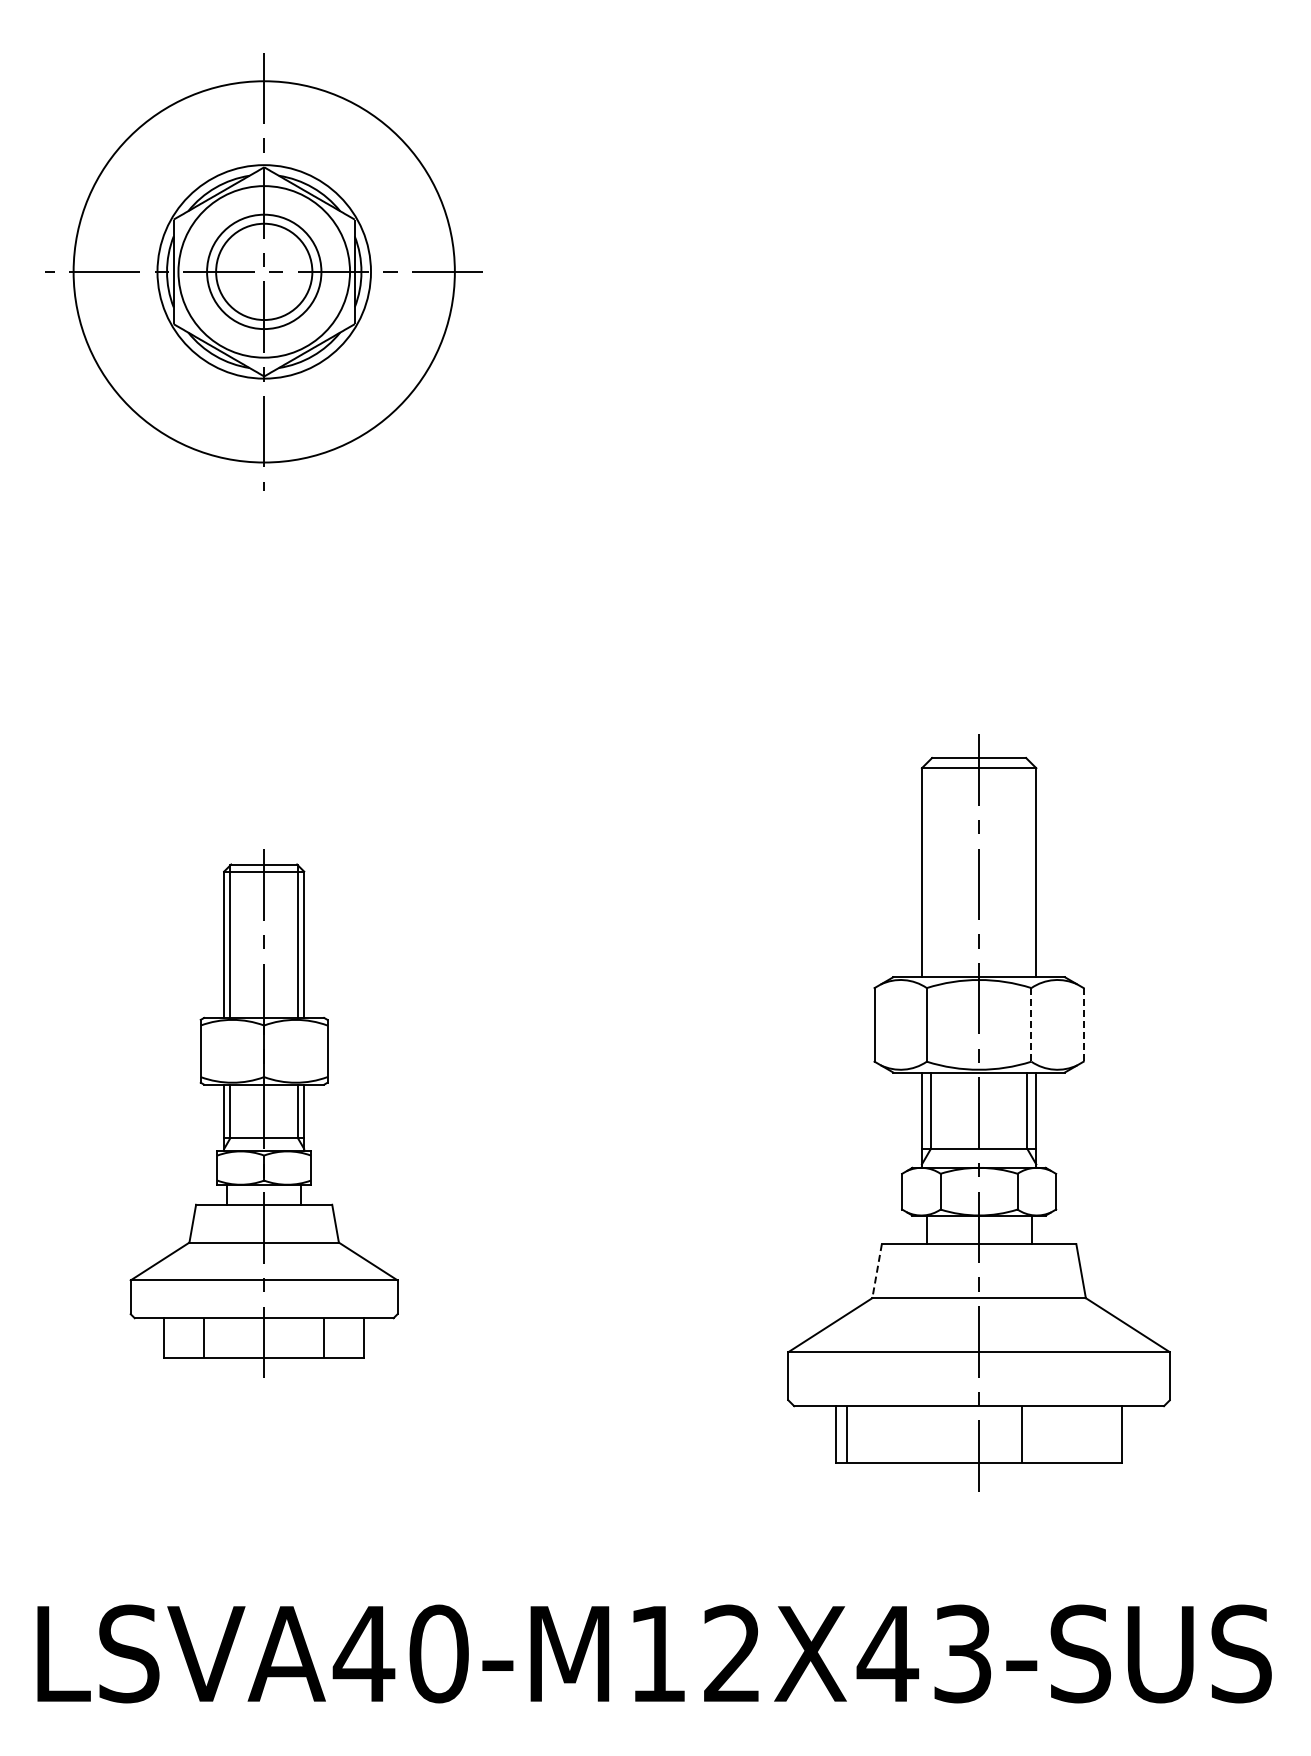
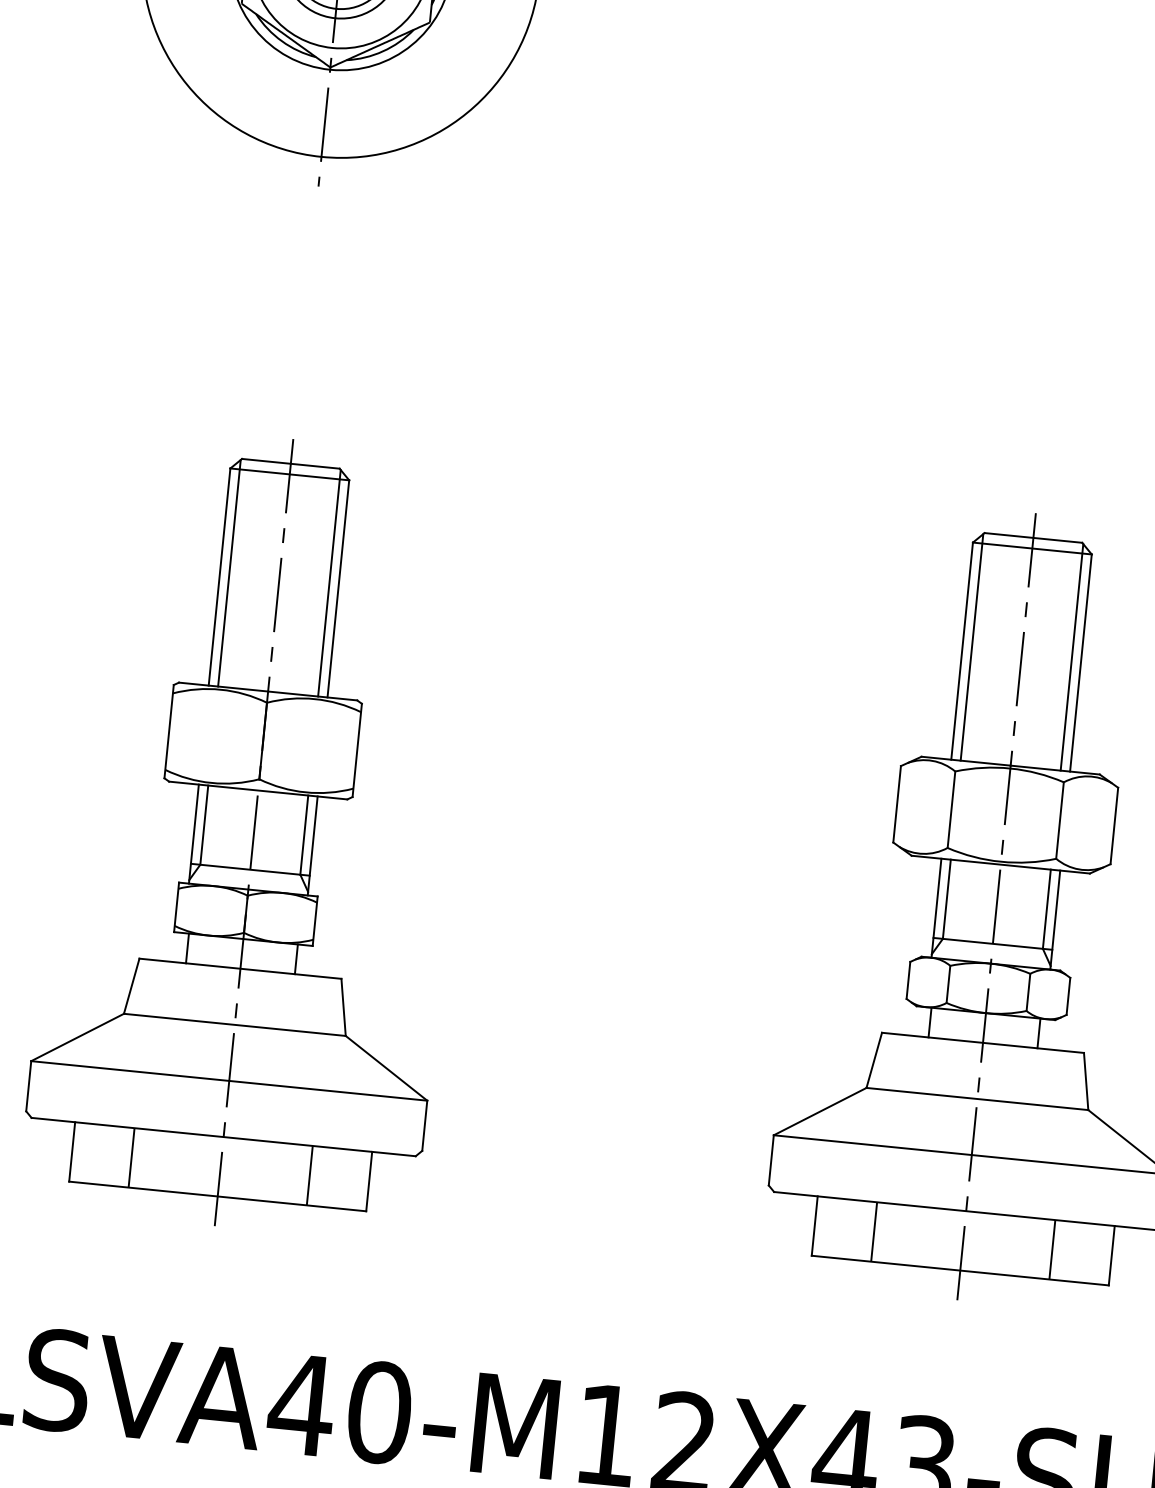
line: (930, 868) -> (971, 647), added
line: (1027, 868) -> (1072, 657), added
line: (1031, 1024) -> (1060, 820), dashed -> solid
line: (1083, 1024) -> (1114, 825), dashed -> solid
part: (263, 1112) -> (253, 831), size x1.43
line: (877, 1271) -> (874, 1060), dashed -> solid
line: (847, 1434) -> (874, 1231), moved
line: (1021, 1434) -> (1051, 1249), moved

